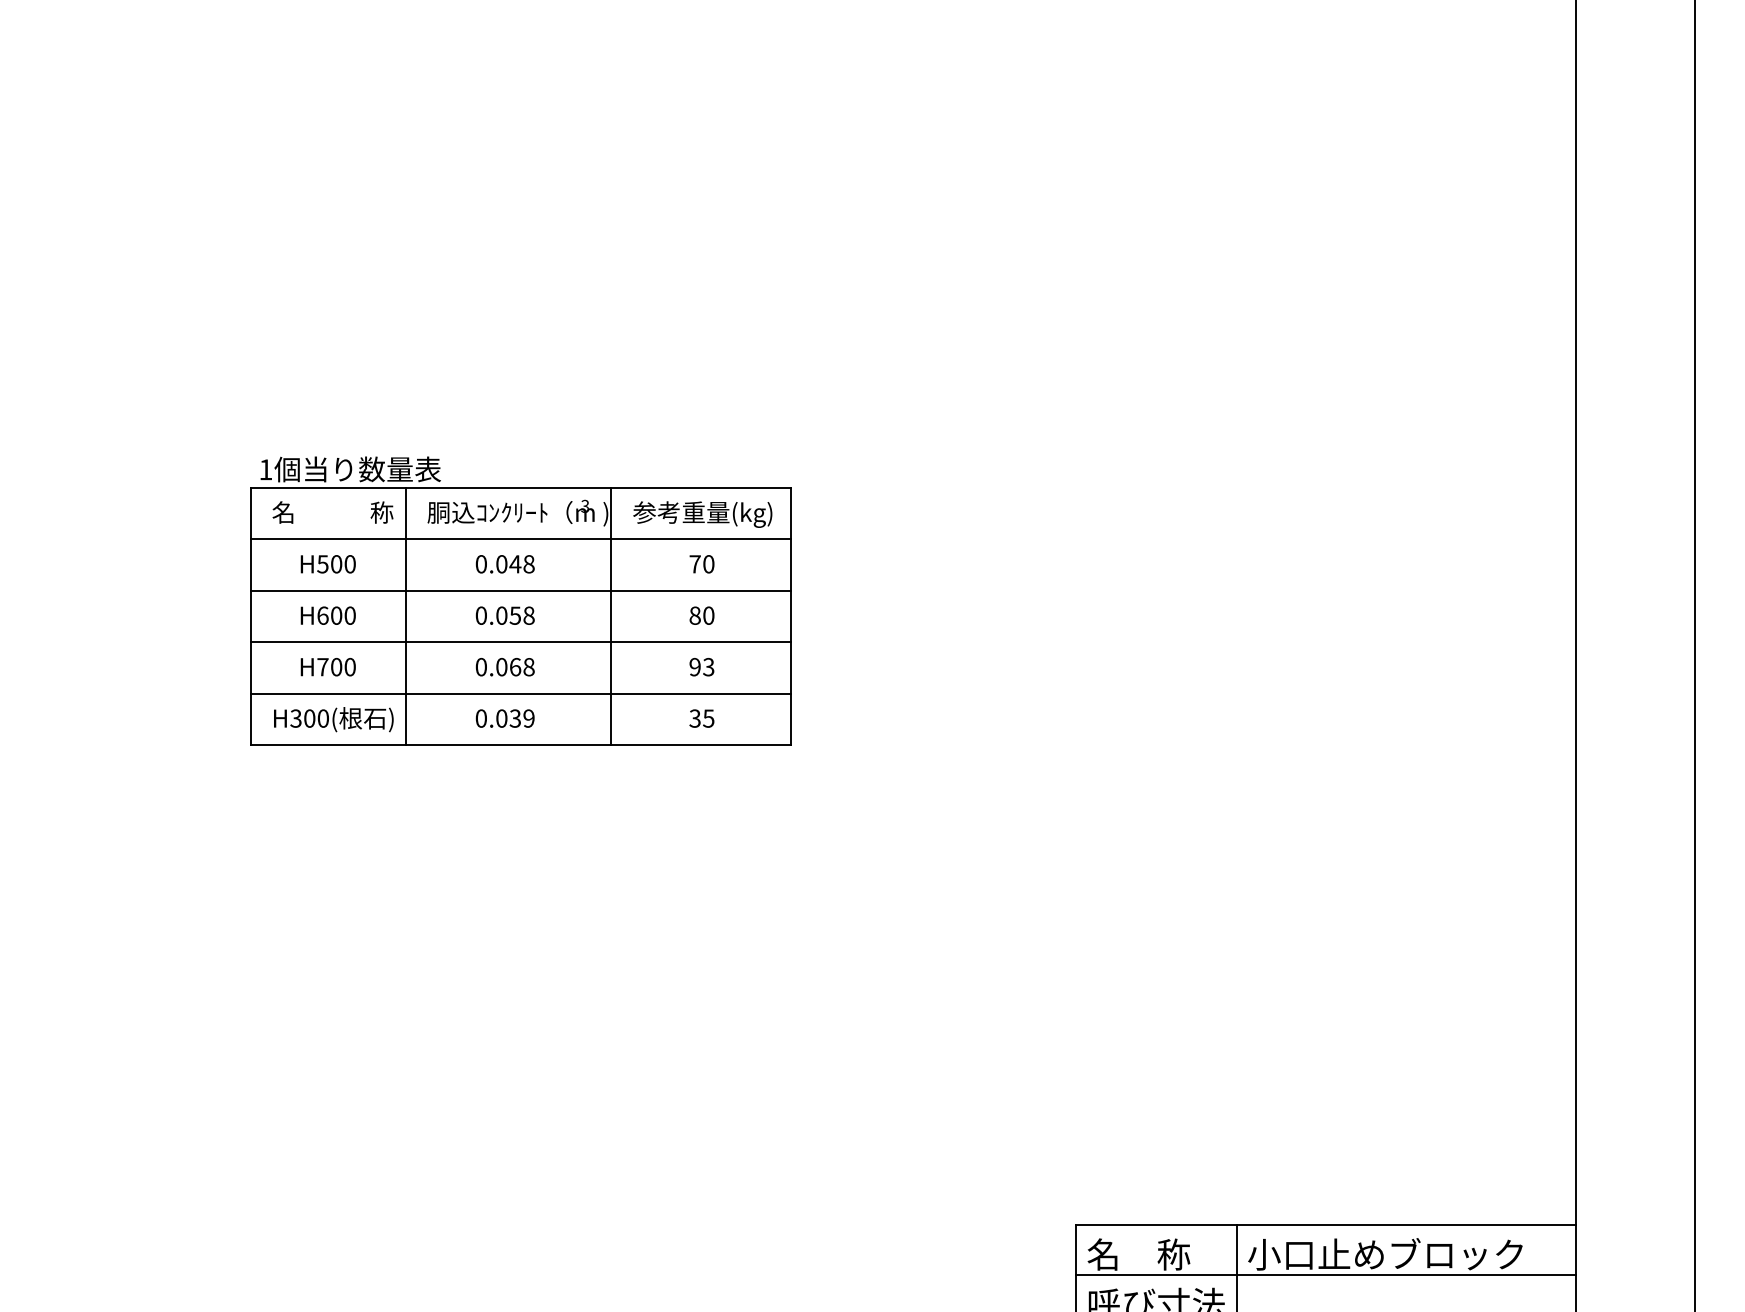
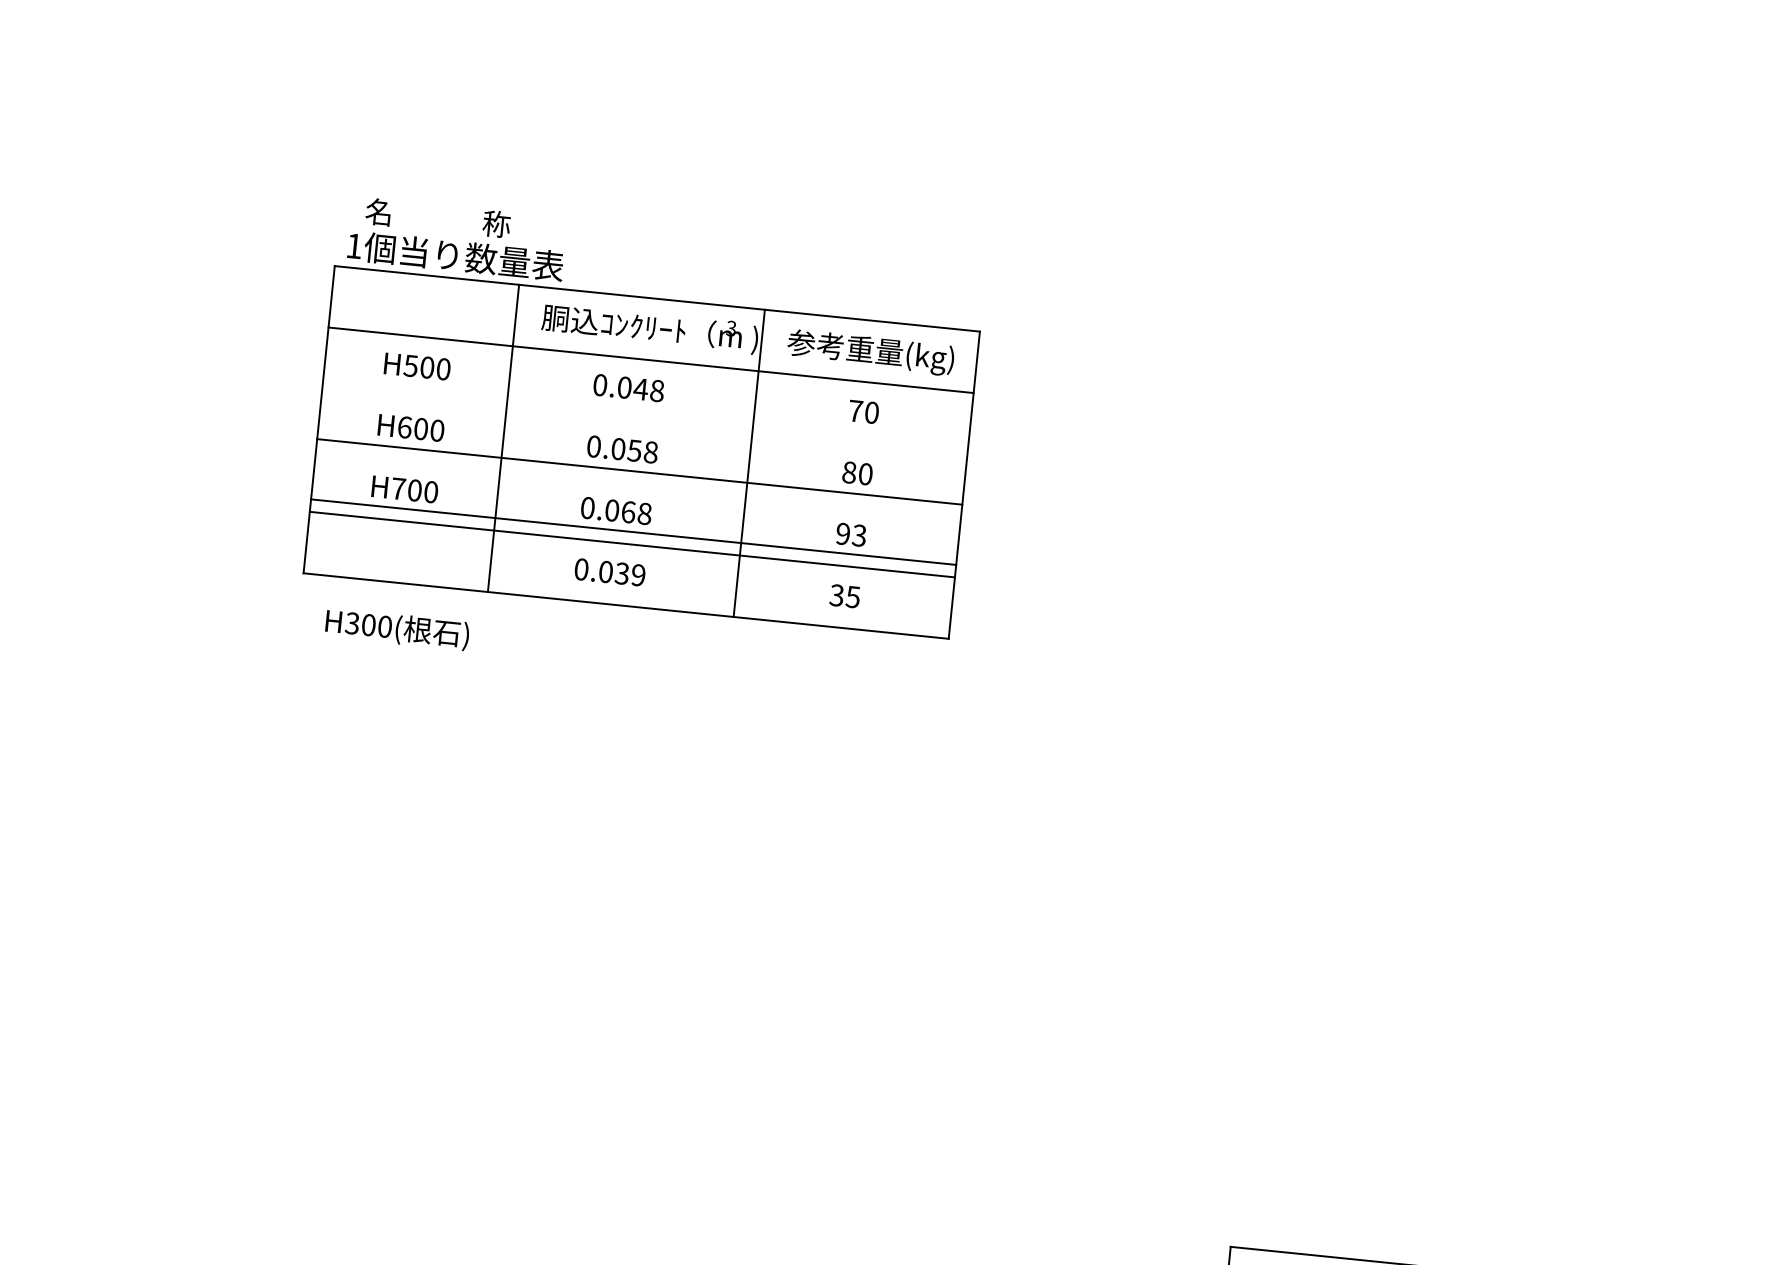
text: (332, 512) -> (437, 218), moved
line: (521, 590) -> (639, 471), moved
line: (521, 642) -> (633, 532), moved
text: (333, 719) -> (397, 629), moved

